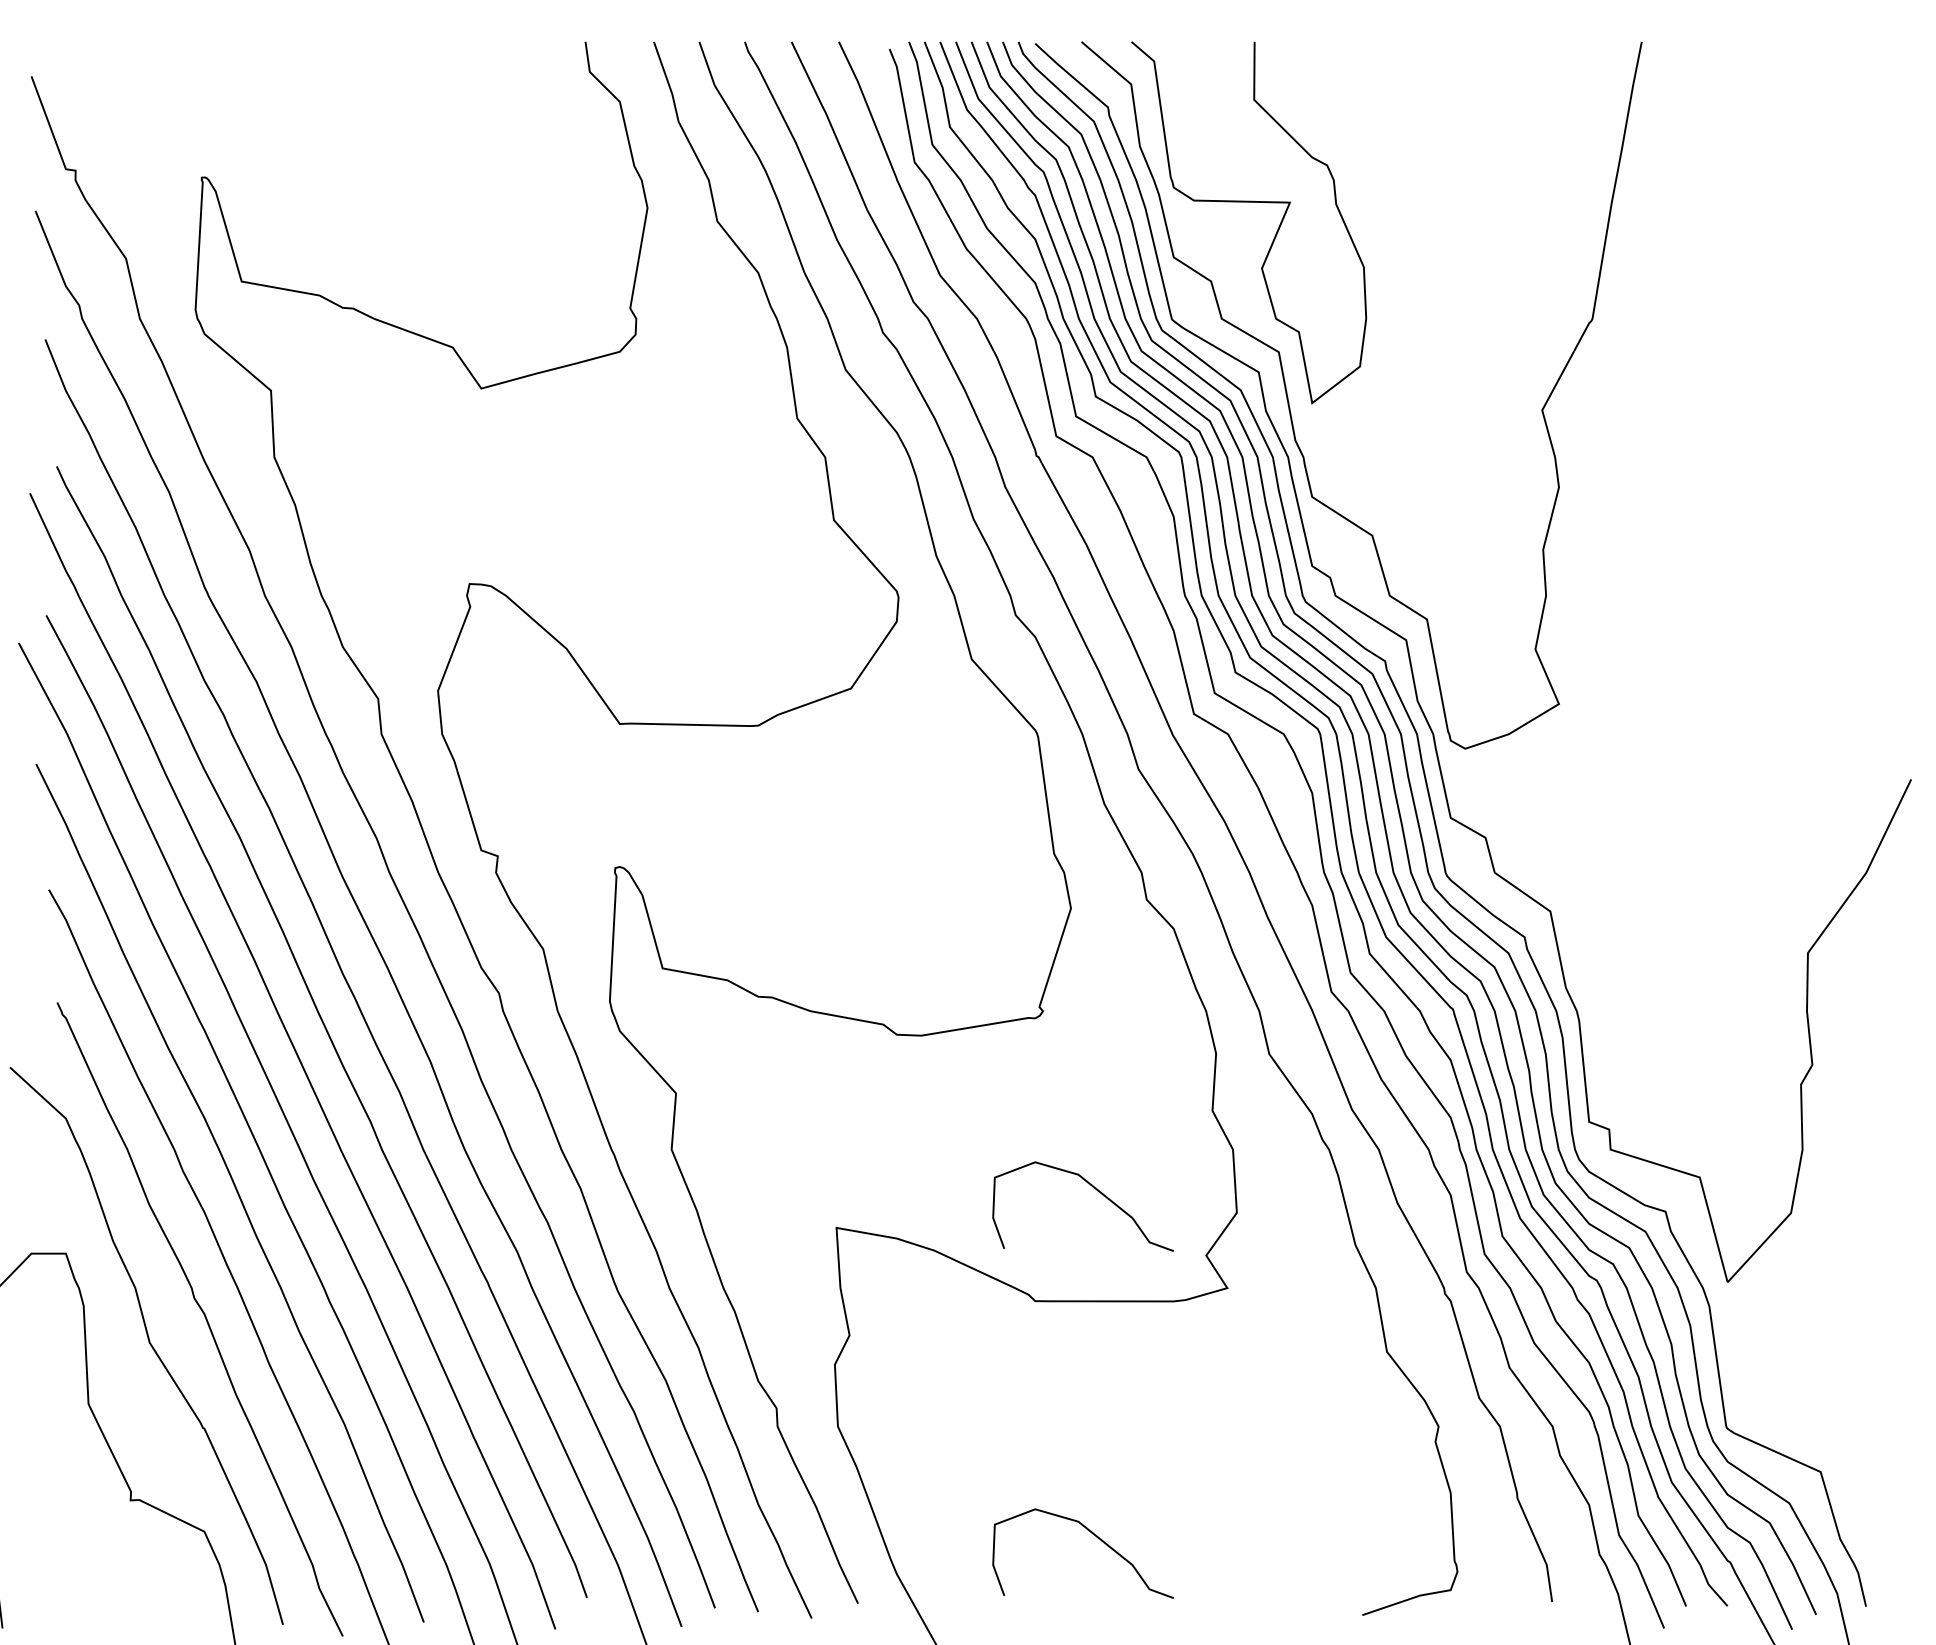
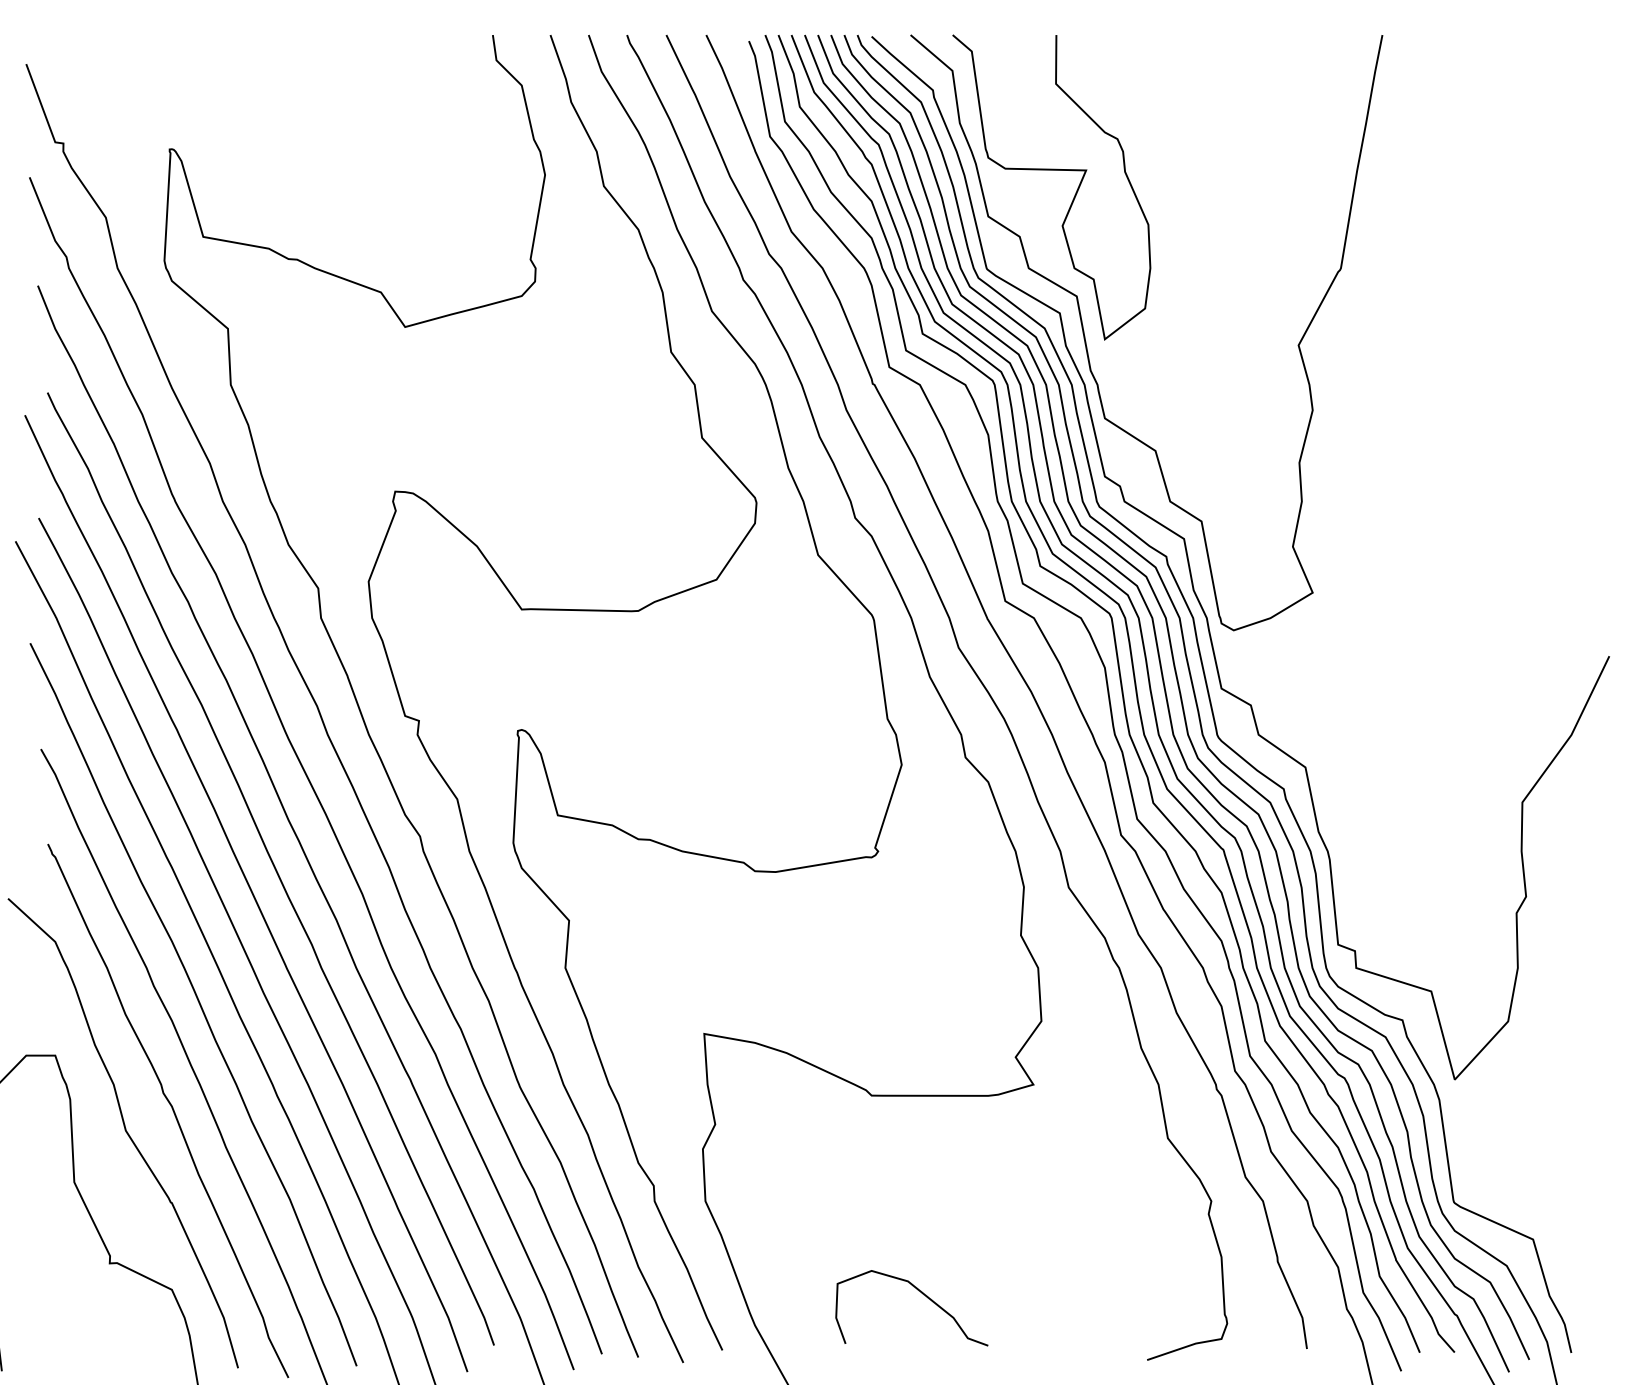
curve: (1097, 1191) -> (924, 1003), removed

